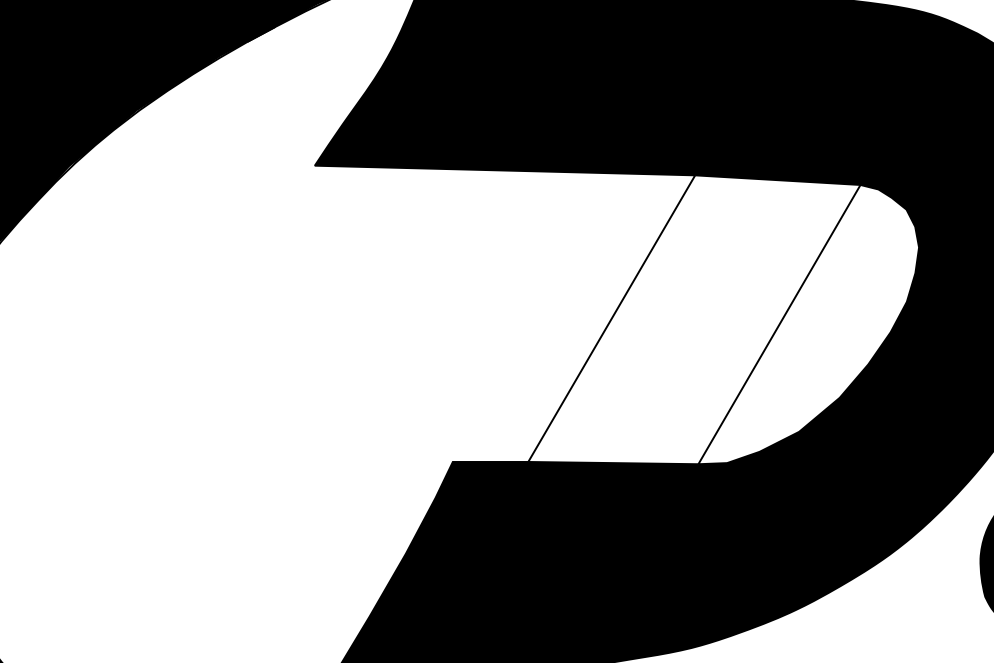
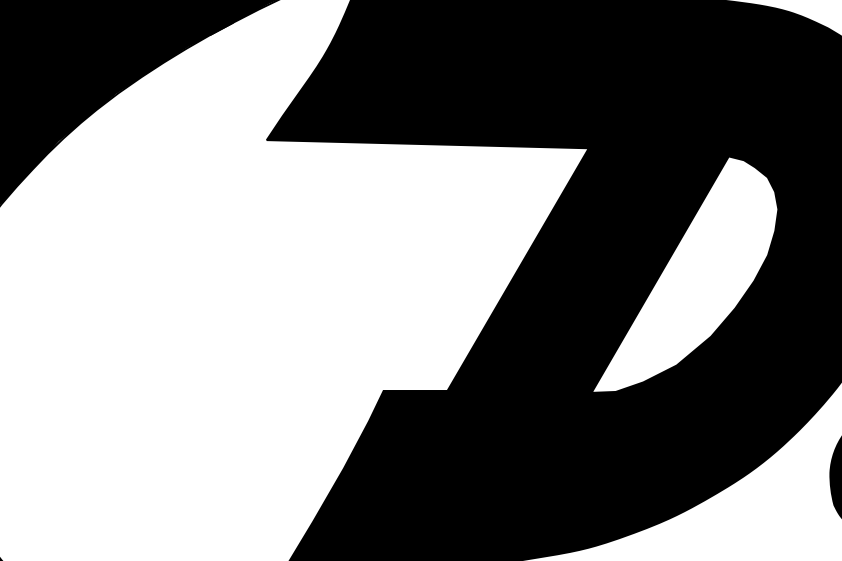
fill: (694, 319) -> (588, 270), added

